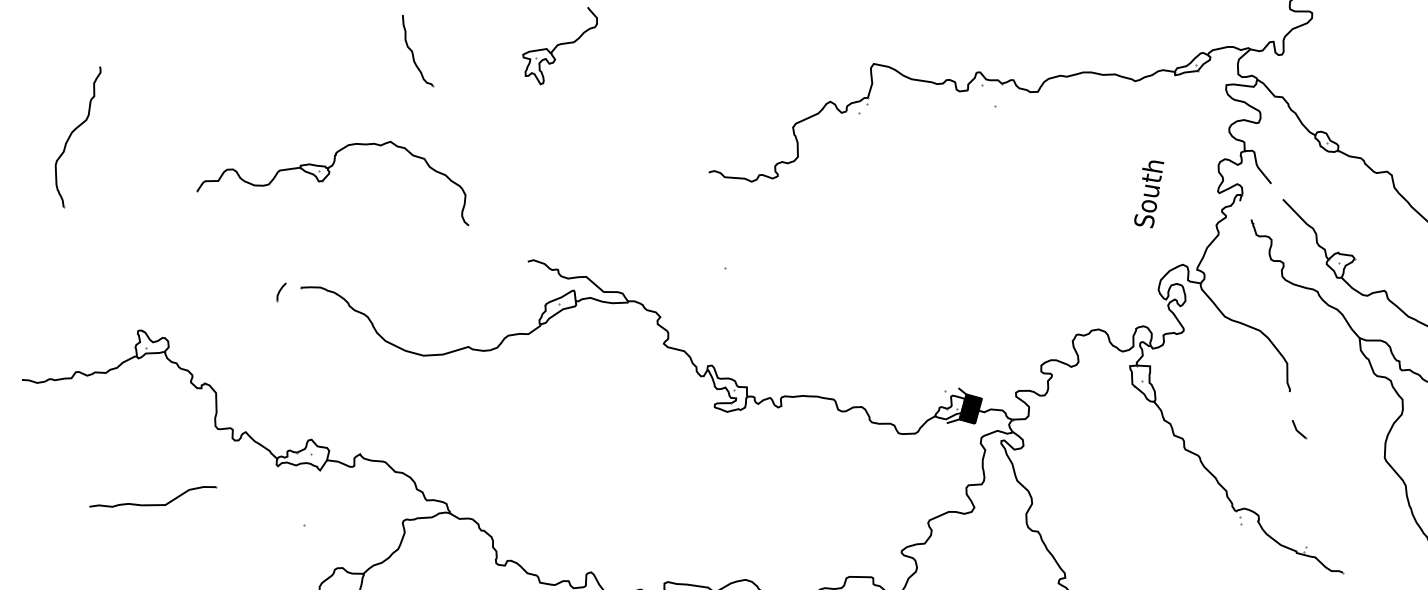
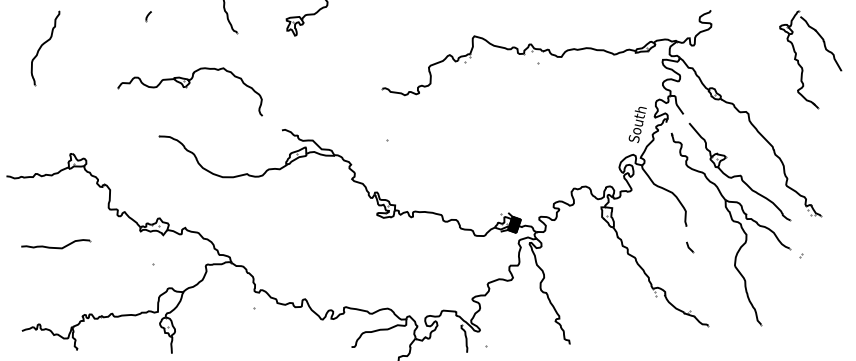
part: (330, 188) -> (189, 91), moved
text: (1148, 193) -> (637, 124), moved
part: (281, 292) -> (148, 16), moved
part: (154, 498) -> (56, 244), moved

